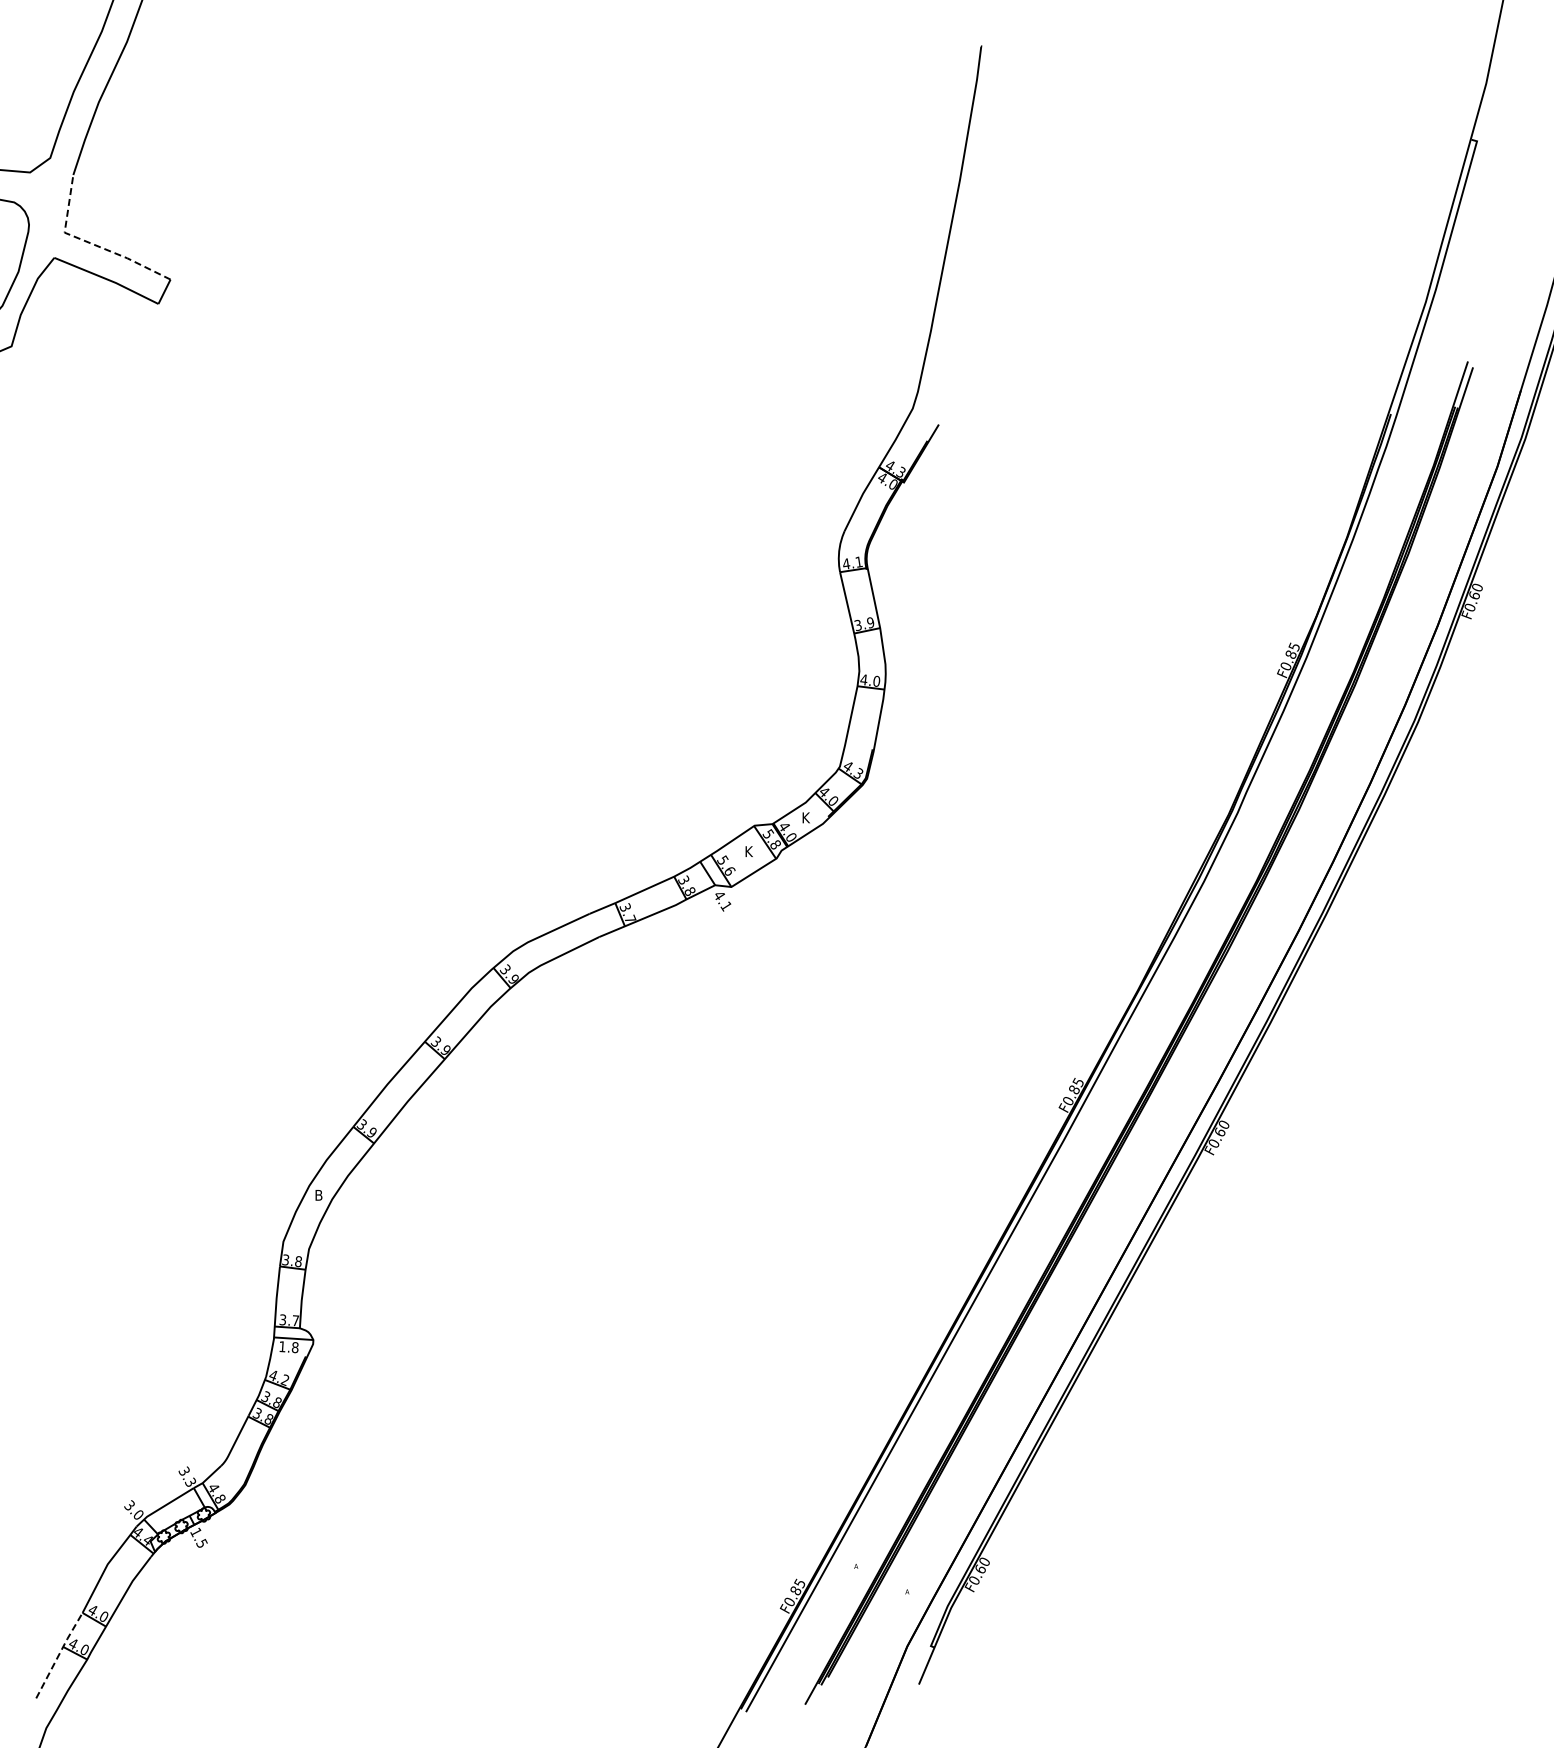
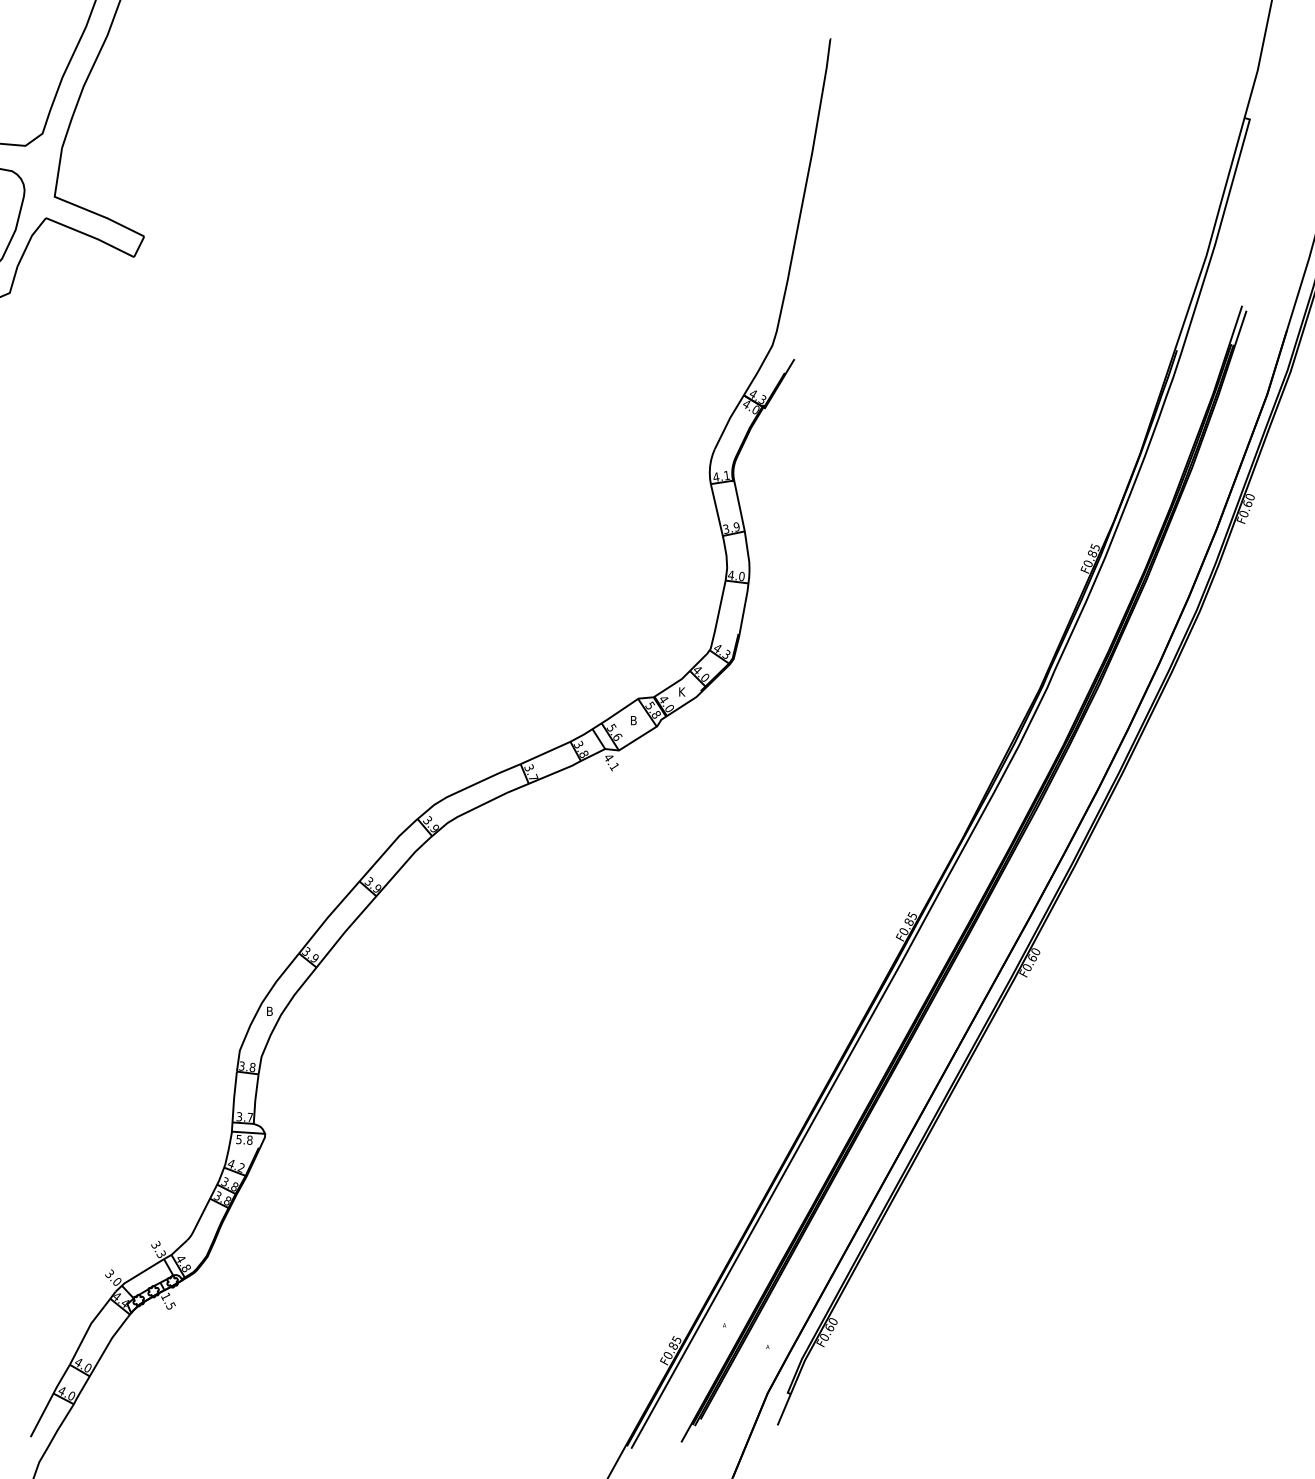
line: (91, 243) -> (77, 205), dashed -> solid
text: (749, 851) -> (634, 720), K -> B
text: (282, 1346) -> (239, 1139), 1.8 -> 5.8
line: (59, 1654) -> (50, 1399), dashed -> solid

